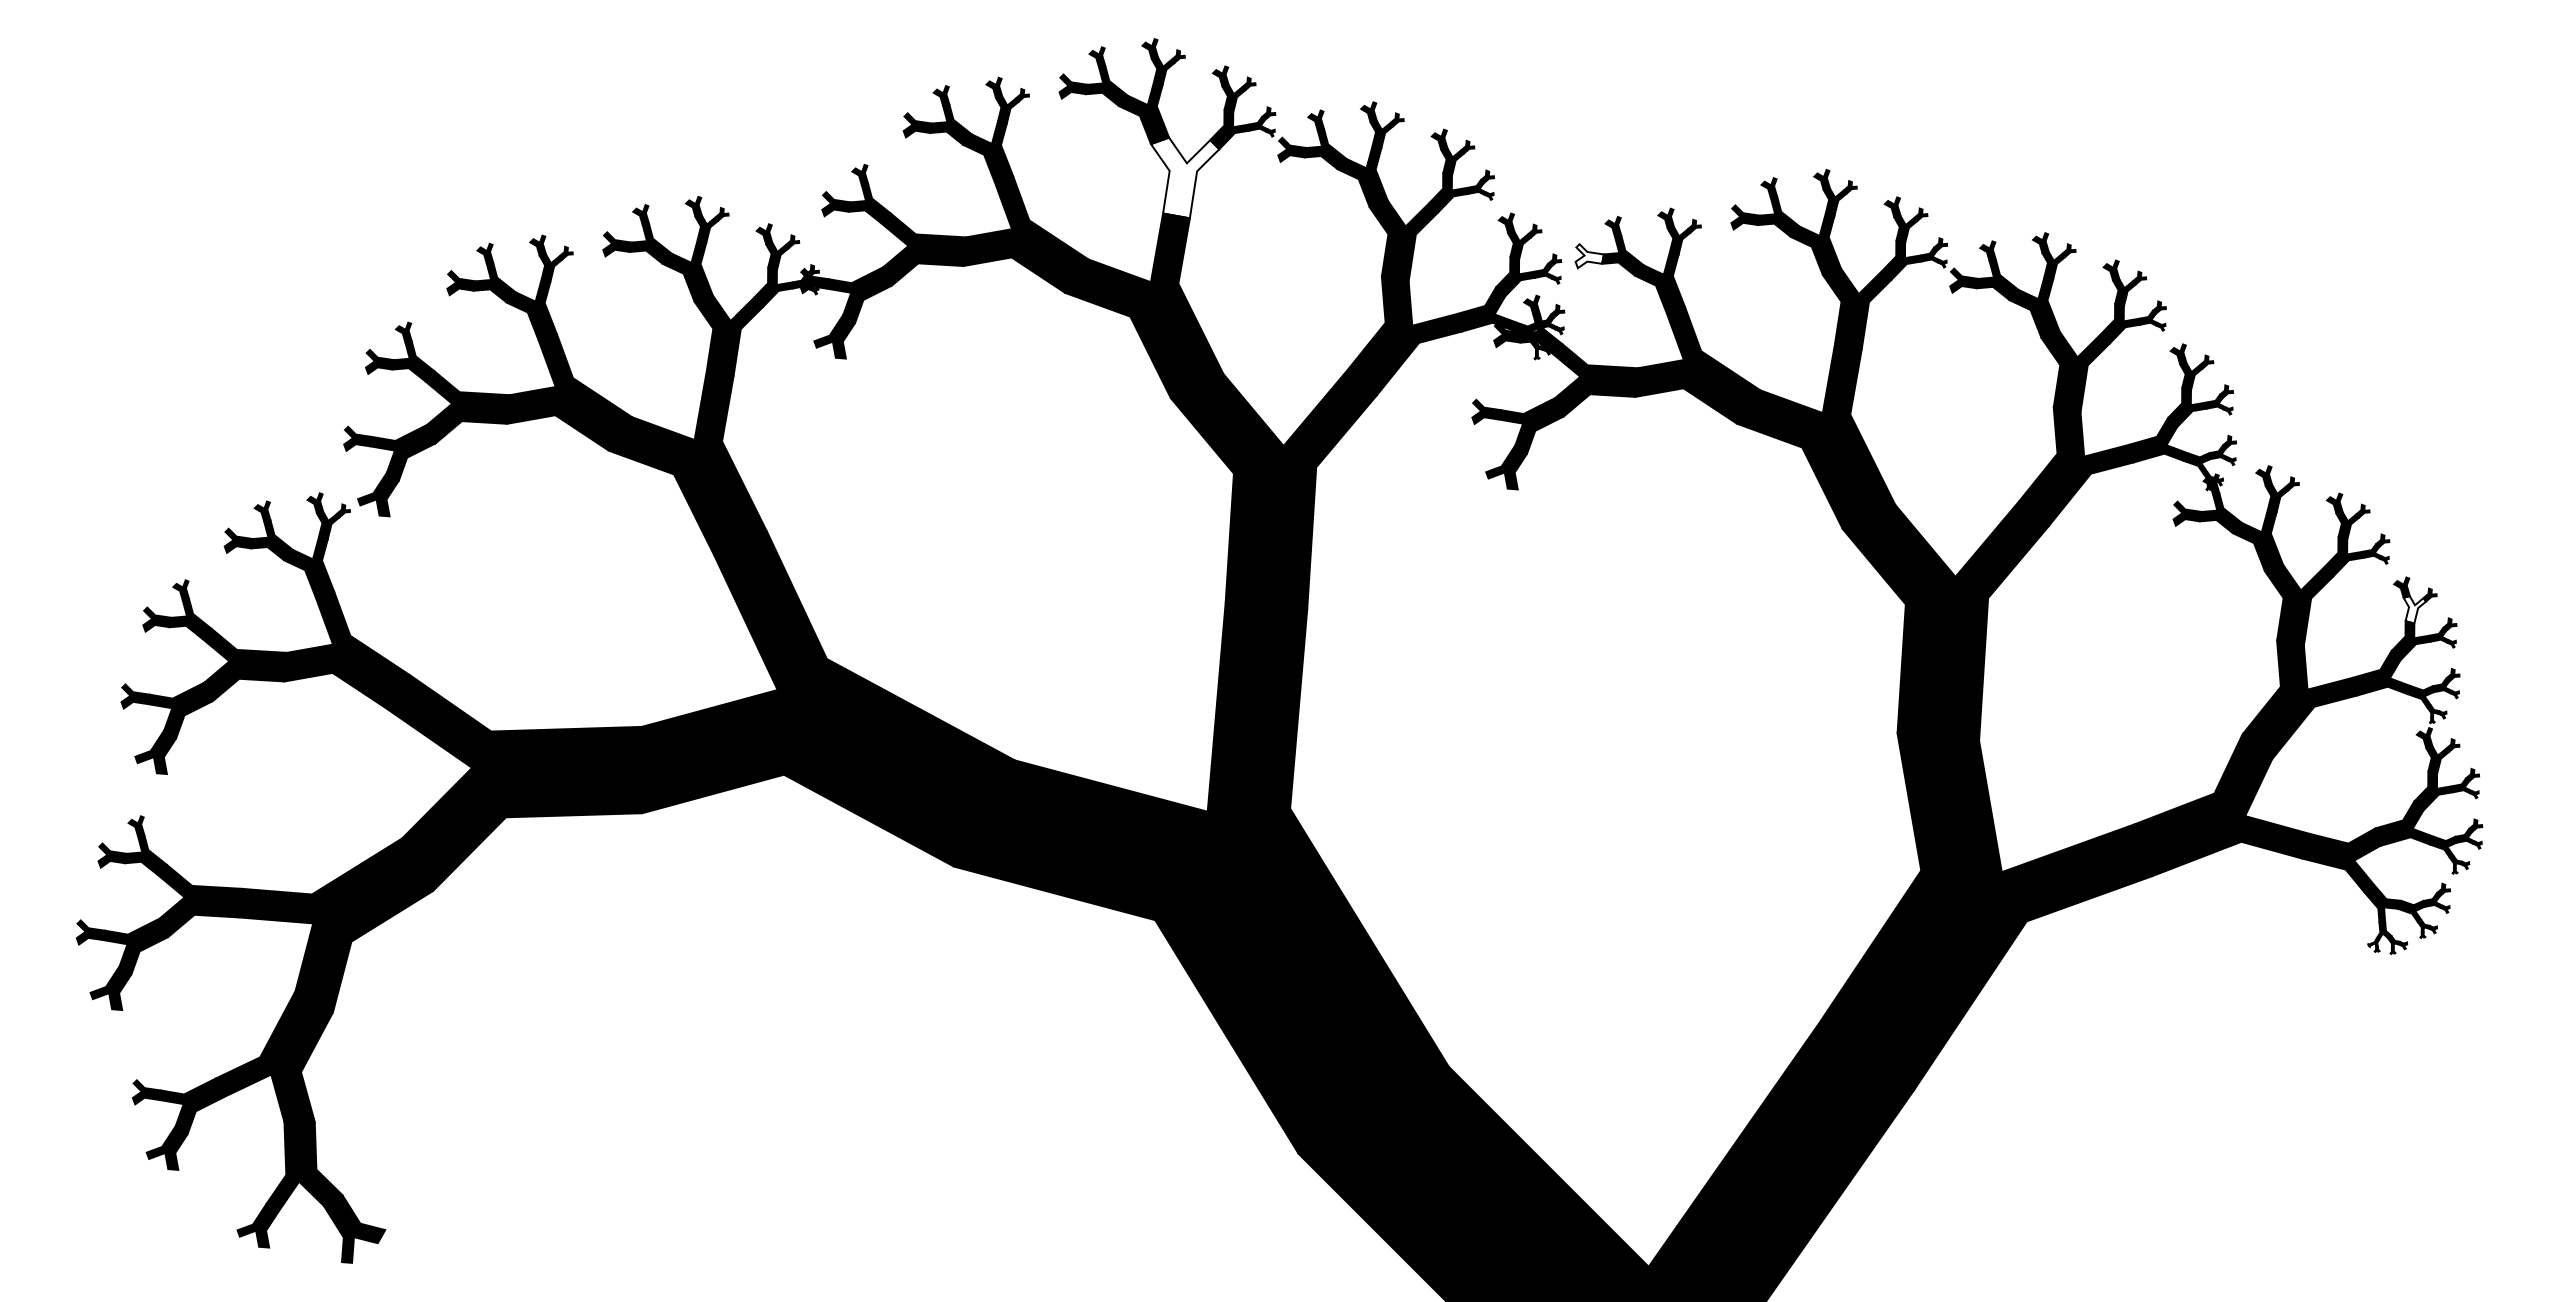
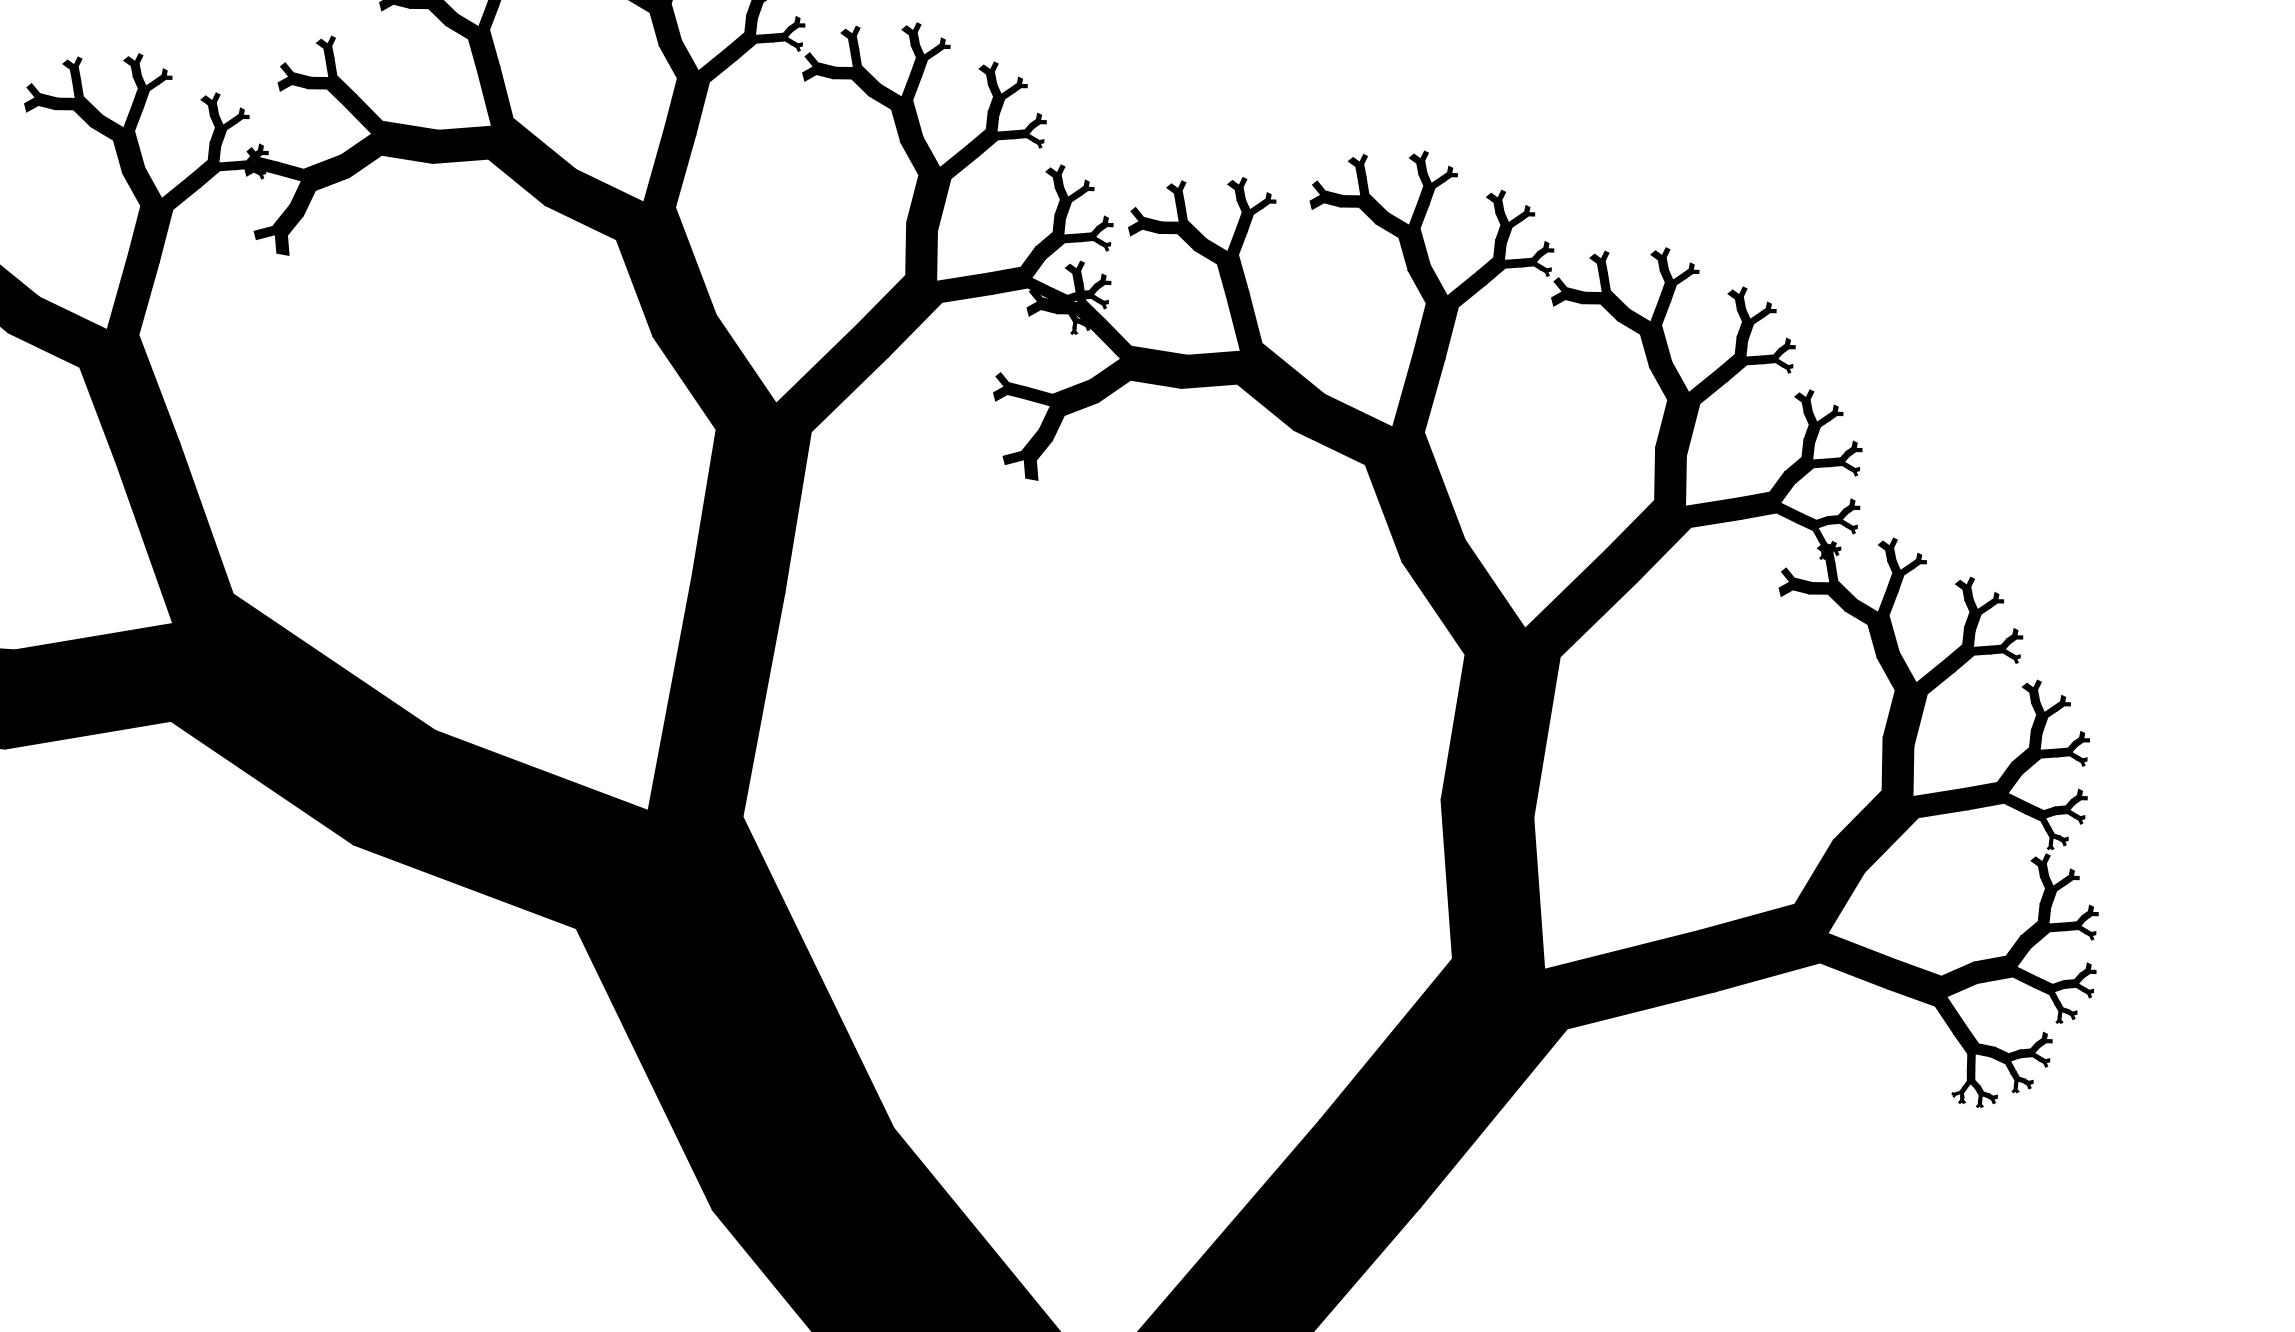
fill: (1185, 177) -> (695, 87), added
fill: (1589, 256) -> (1145, 223), added
fill: (2414, 609) -> (2043, 718), added

